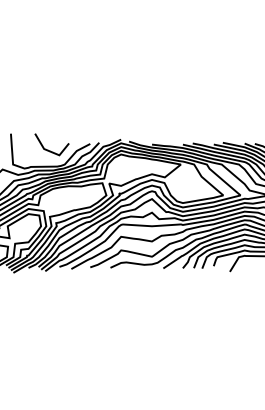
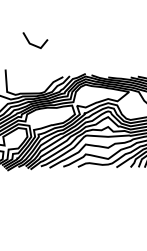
line: (48, 149) -> (32, 43), moved

